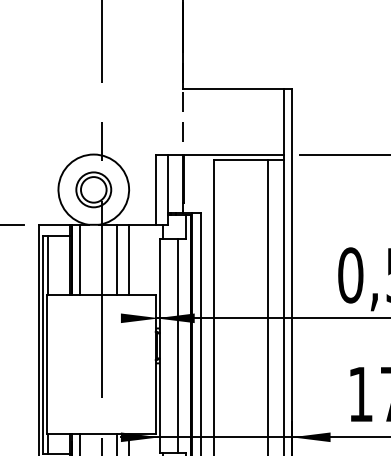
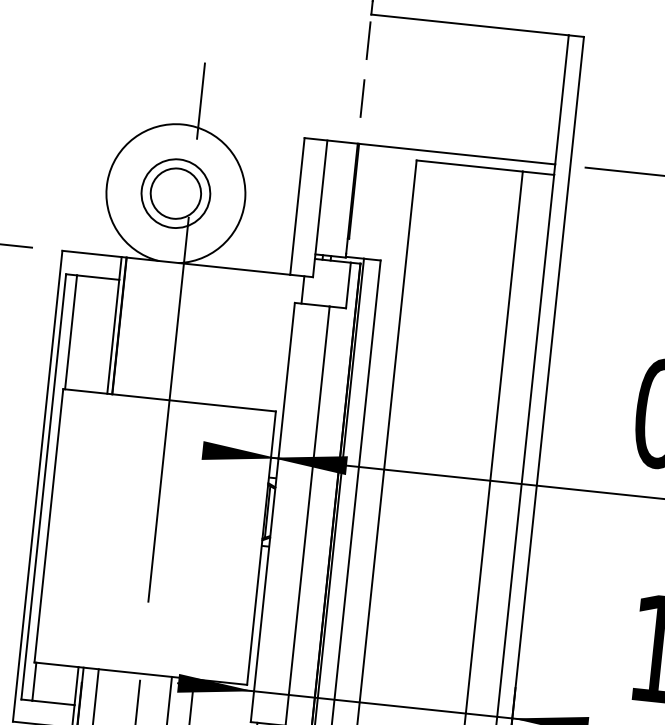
line: (80, 259) -> (135, 327), removed
line: (117, 259) -> (207, 334), removed
line: (128, 259) -> (229, 337), removed

